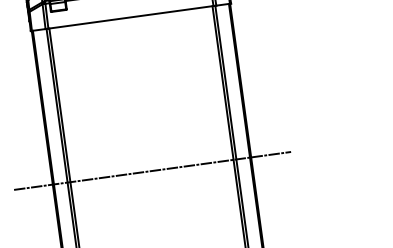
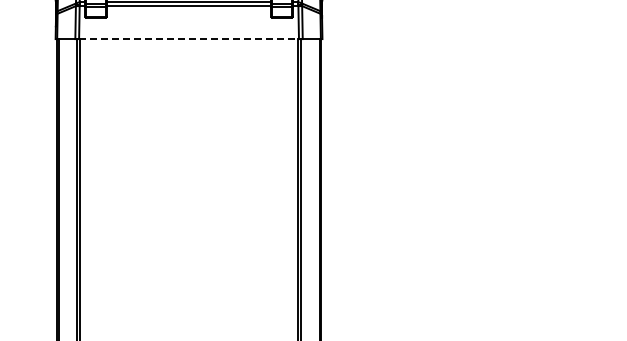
line: (131, 17) -> (189, 39), solid -> dashed
line: (152, 170) -> (189, 243), removed

